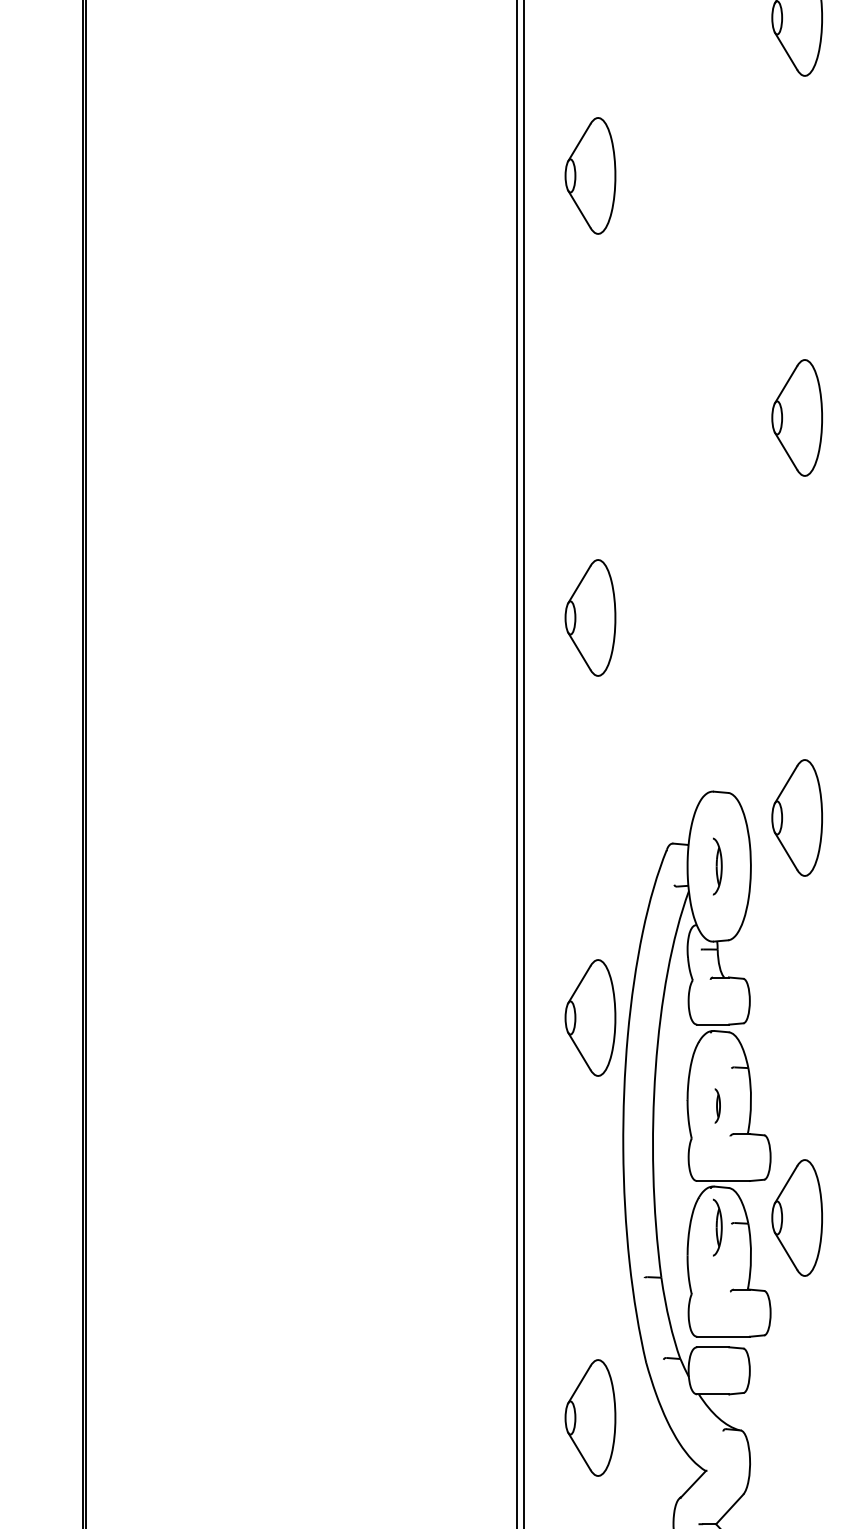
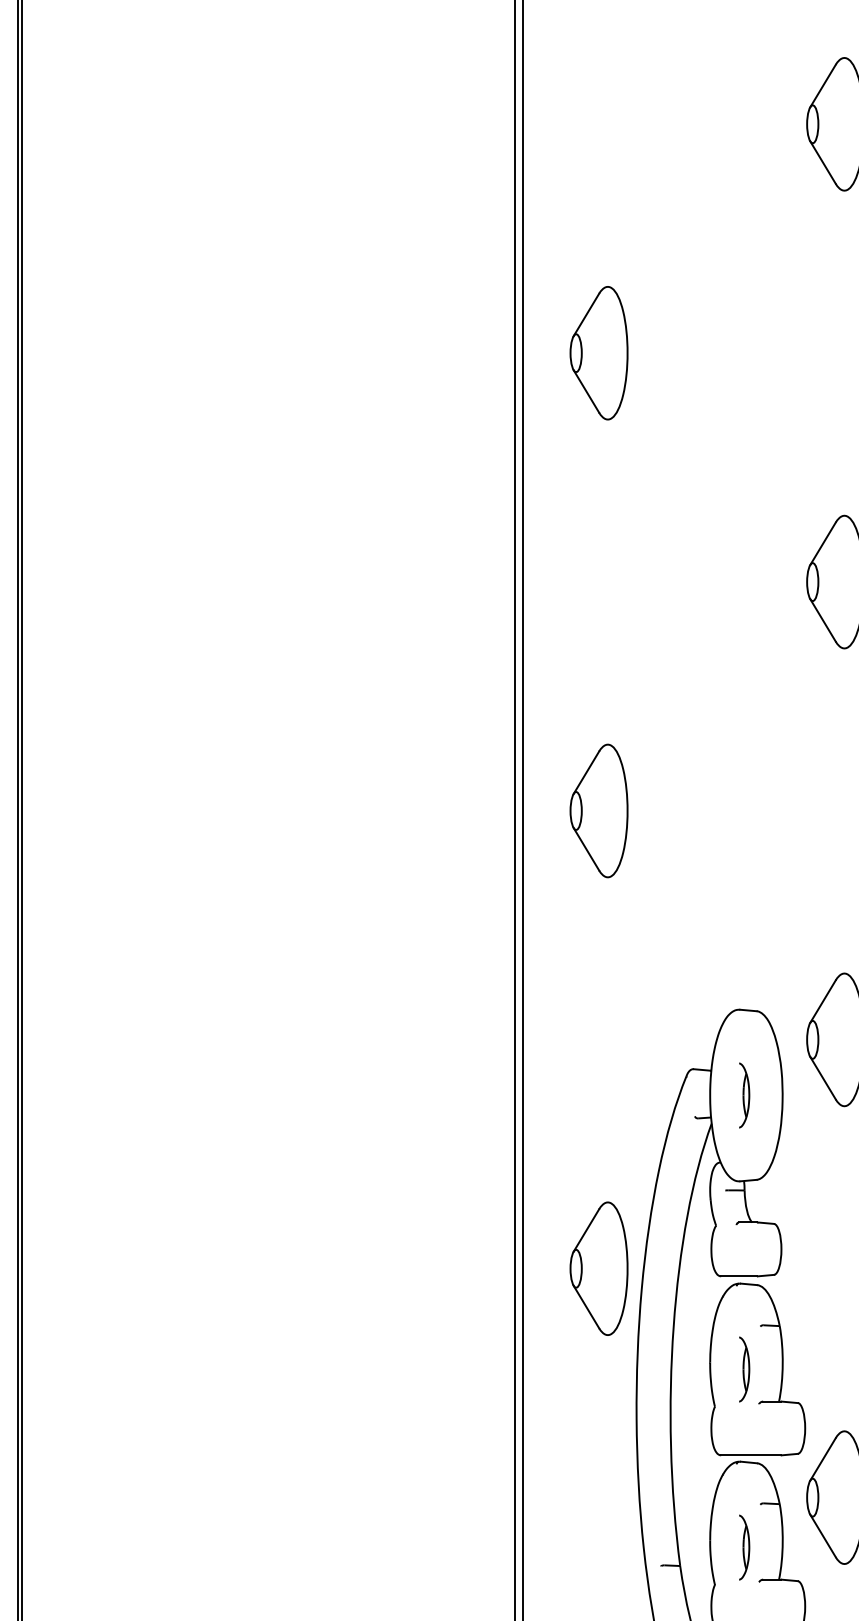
part: (590, 175) -> (599, 352), moved
part: (717, 1105) -> (744, 1368), size x1.67
part: (717, 1227) -> (744, 1547), moved

